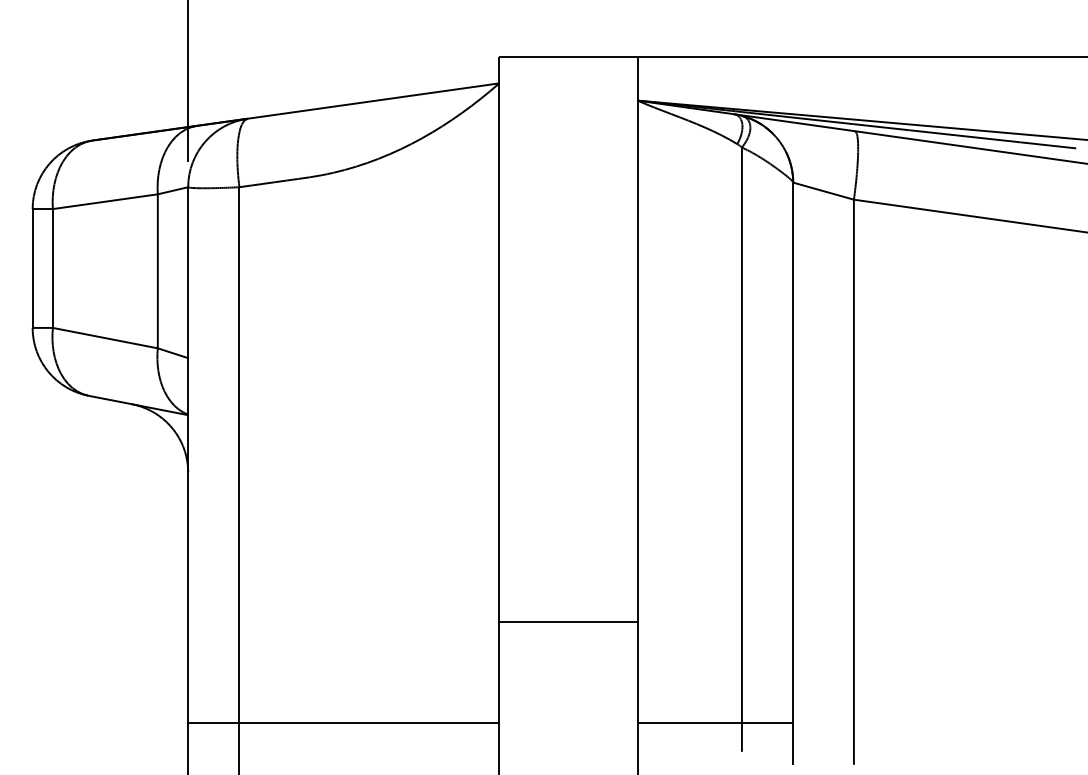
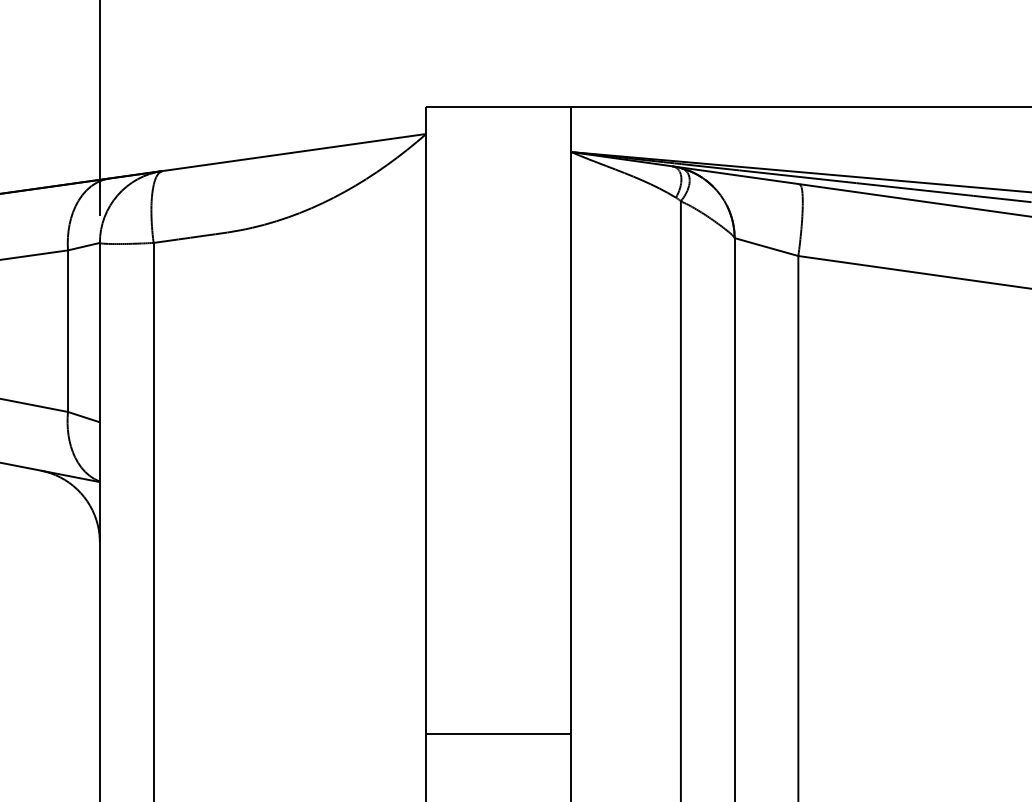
line: (568, 621) -> (498, 734), moved

